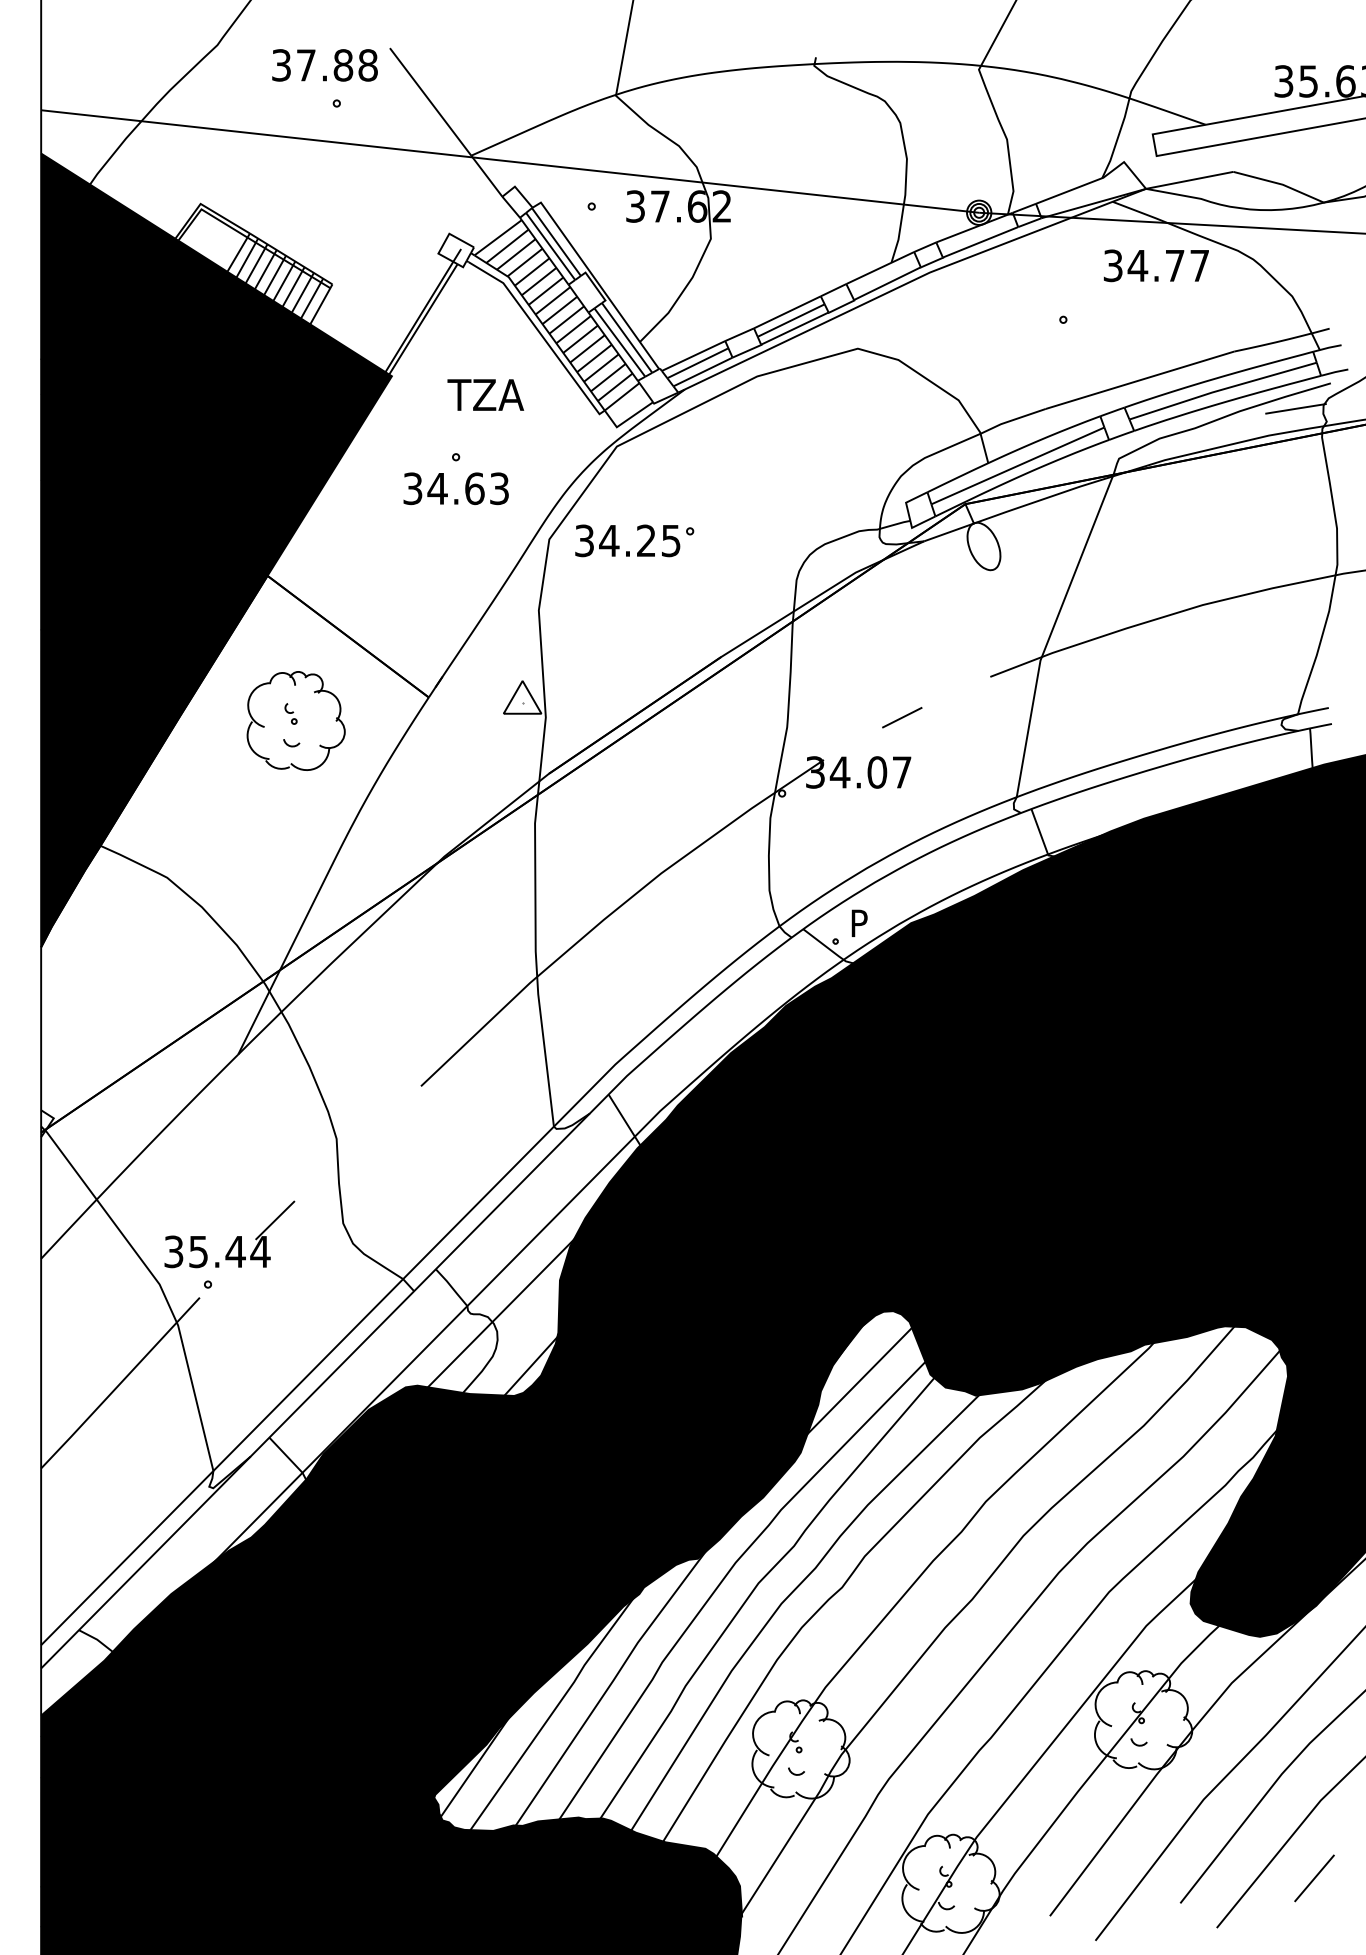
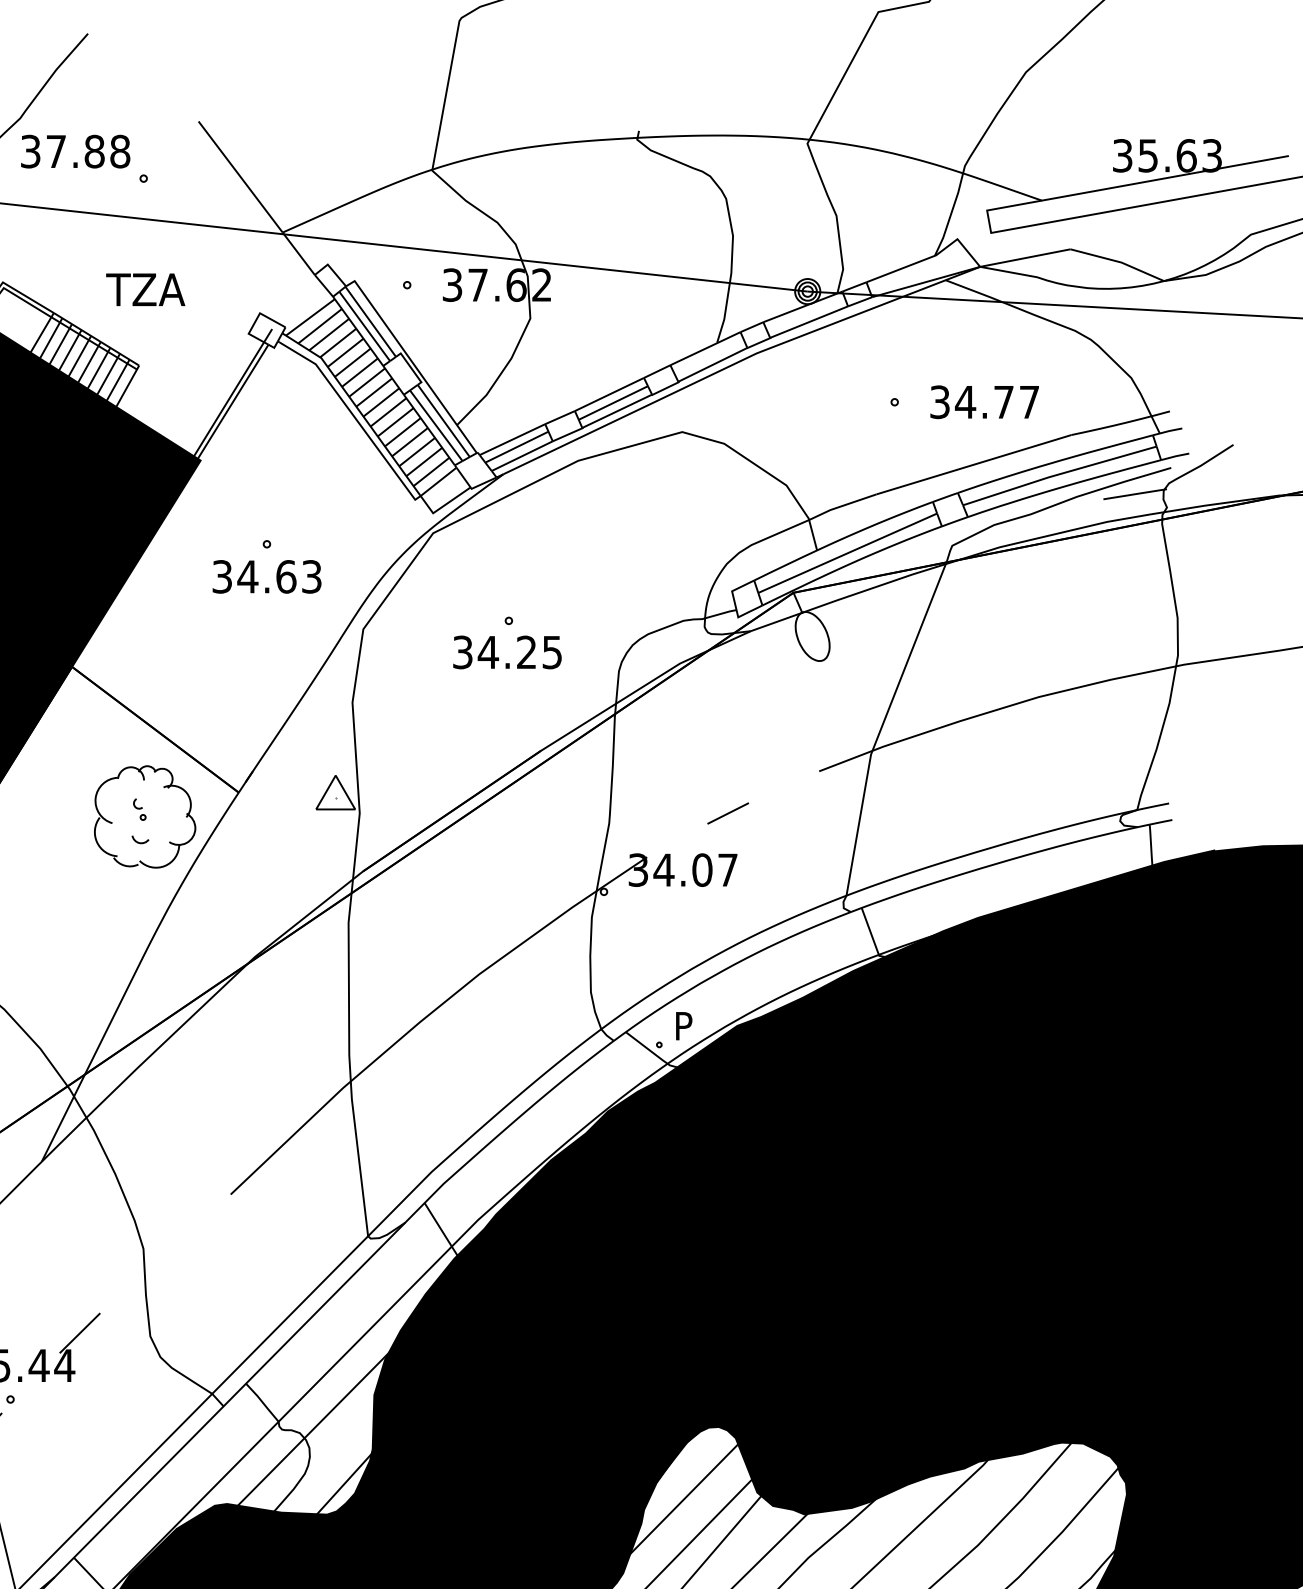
text: (324, 65) -> (75, 151), moved
text: (1155, 265) -> (983, 401), moved
text: (485, 394) -> (145, 289), moved
text: (627, 540) -> (507, 652), moved
part: (295, 720) -> (144, 816), moved

